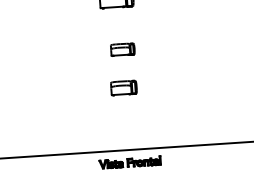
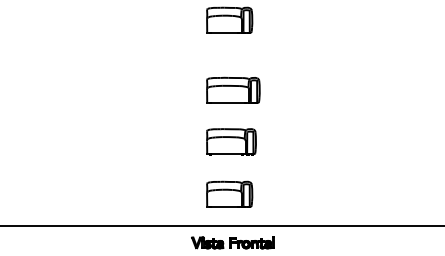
part: (122, 48) -> (233, 89), size x1.67
part: (123, 87) -> (231, 141), size x1.43
part: (125, 126) -> (229, 193), added

